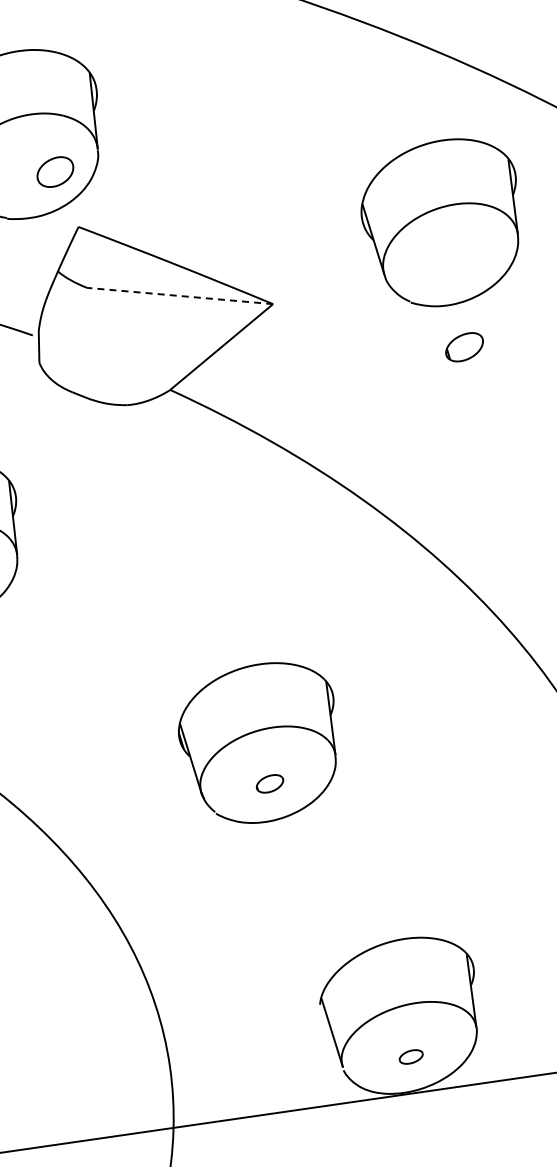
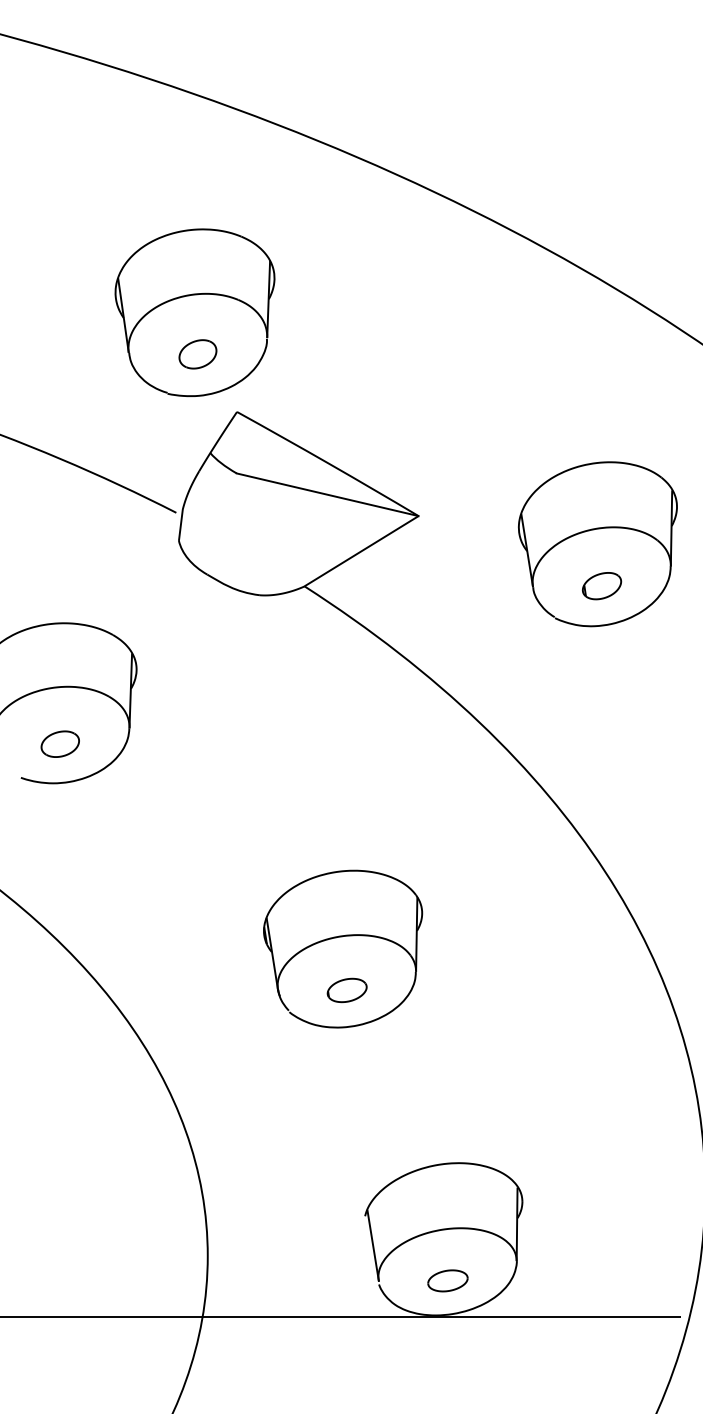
part: (54, 172) -> (197, 354), moved
part: (442, 223) -> (597, 544), moved
line: (179, 295) -> (327, 494), dashed -> solid
part: (269, 783) -> (346, 990), size x1.43
part: (410, 1056) -> (447, 1280), size x1.67

